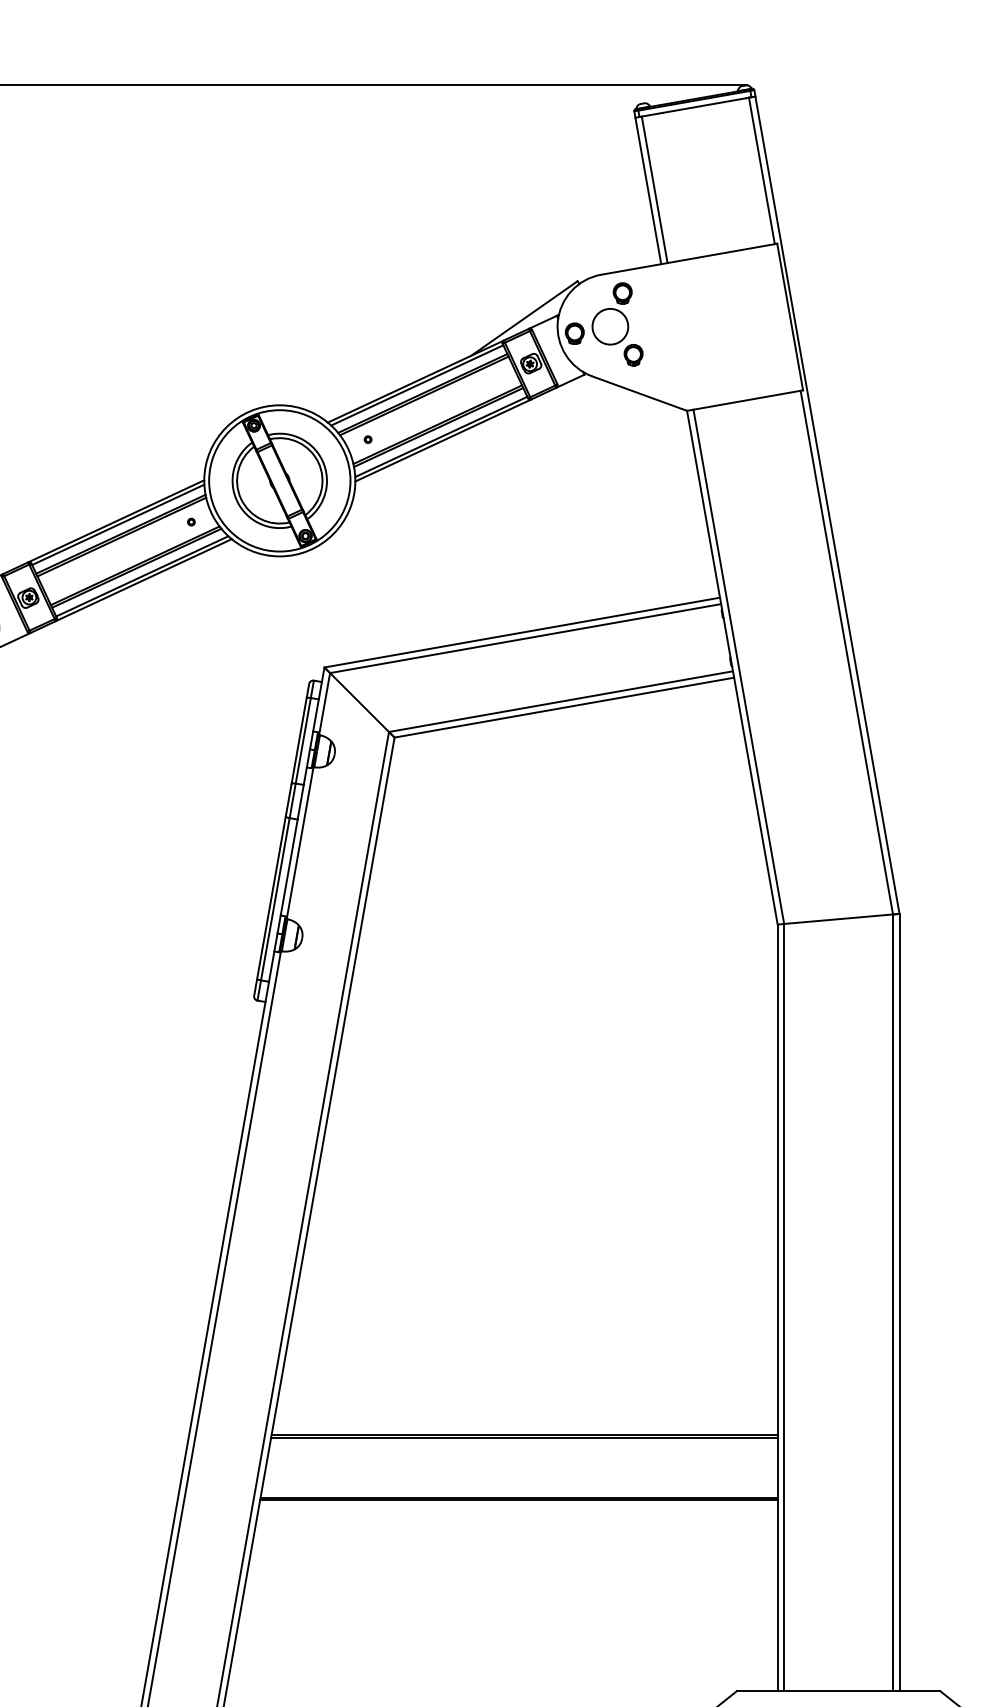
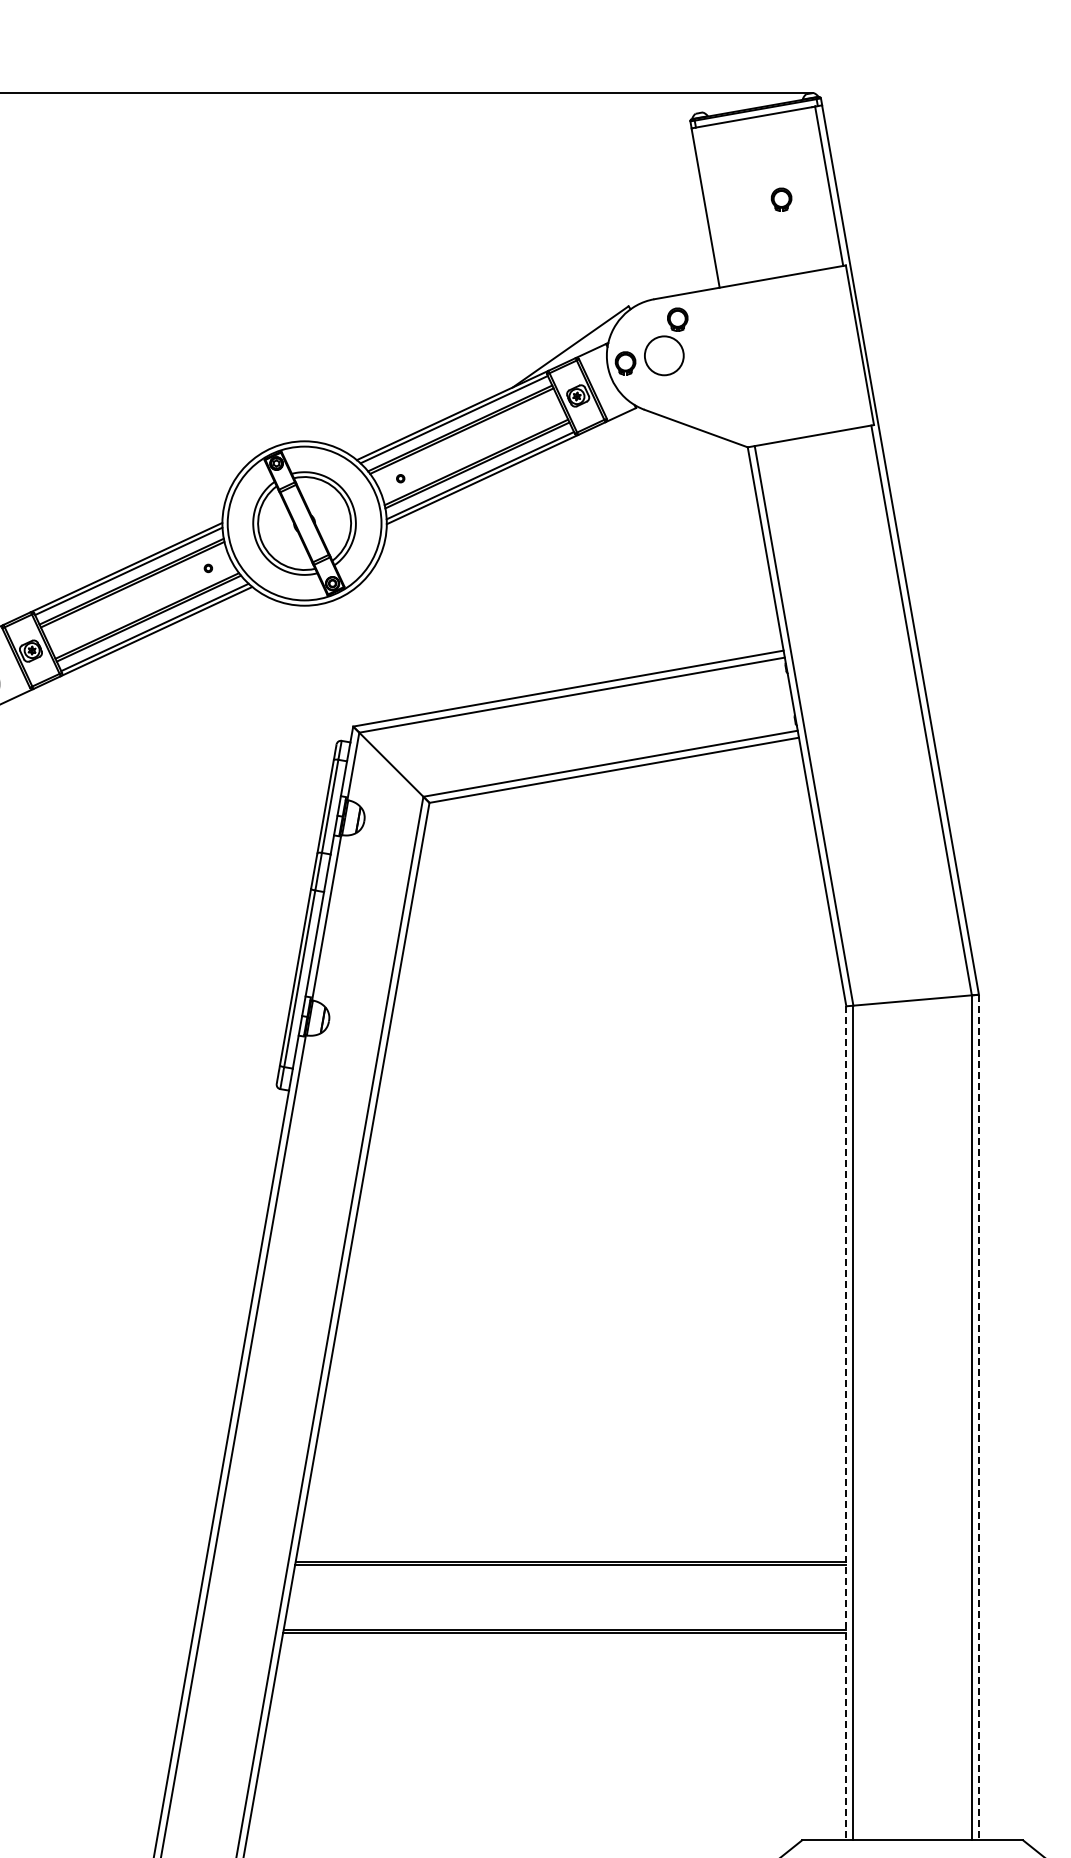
line: (654, 189) -> (712, 206), removed
part: (633, 354) -> (781, 199), moved
line: (899, 1302) -> (978, 1417), solid -> dashed
line: (777, 1307) -> (846, 1423), solid -> dashed

